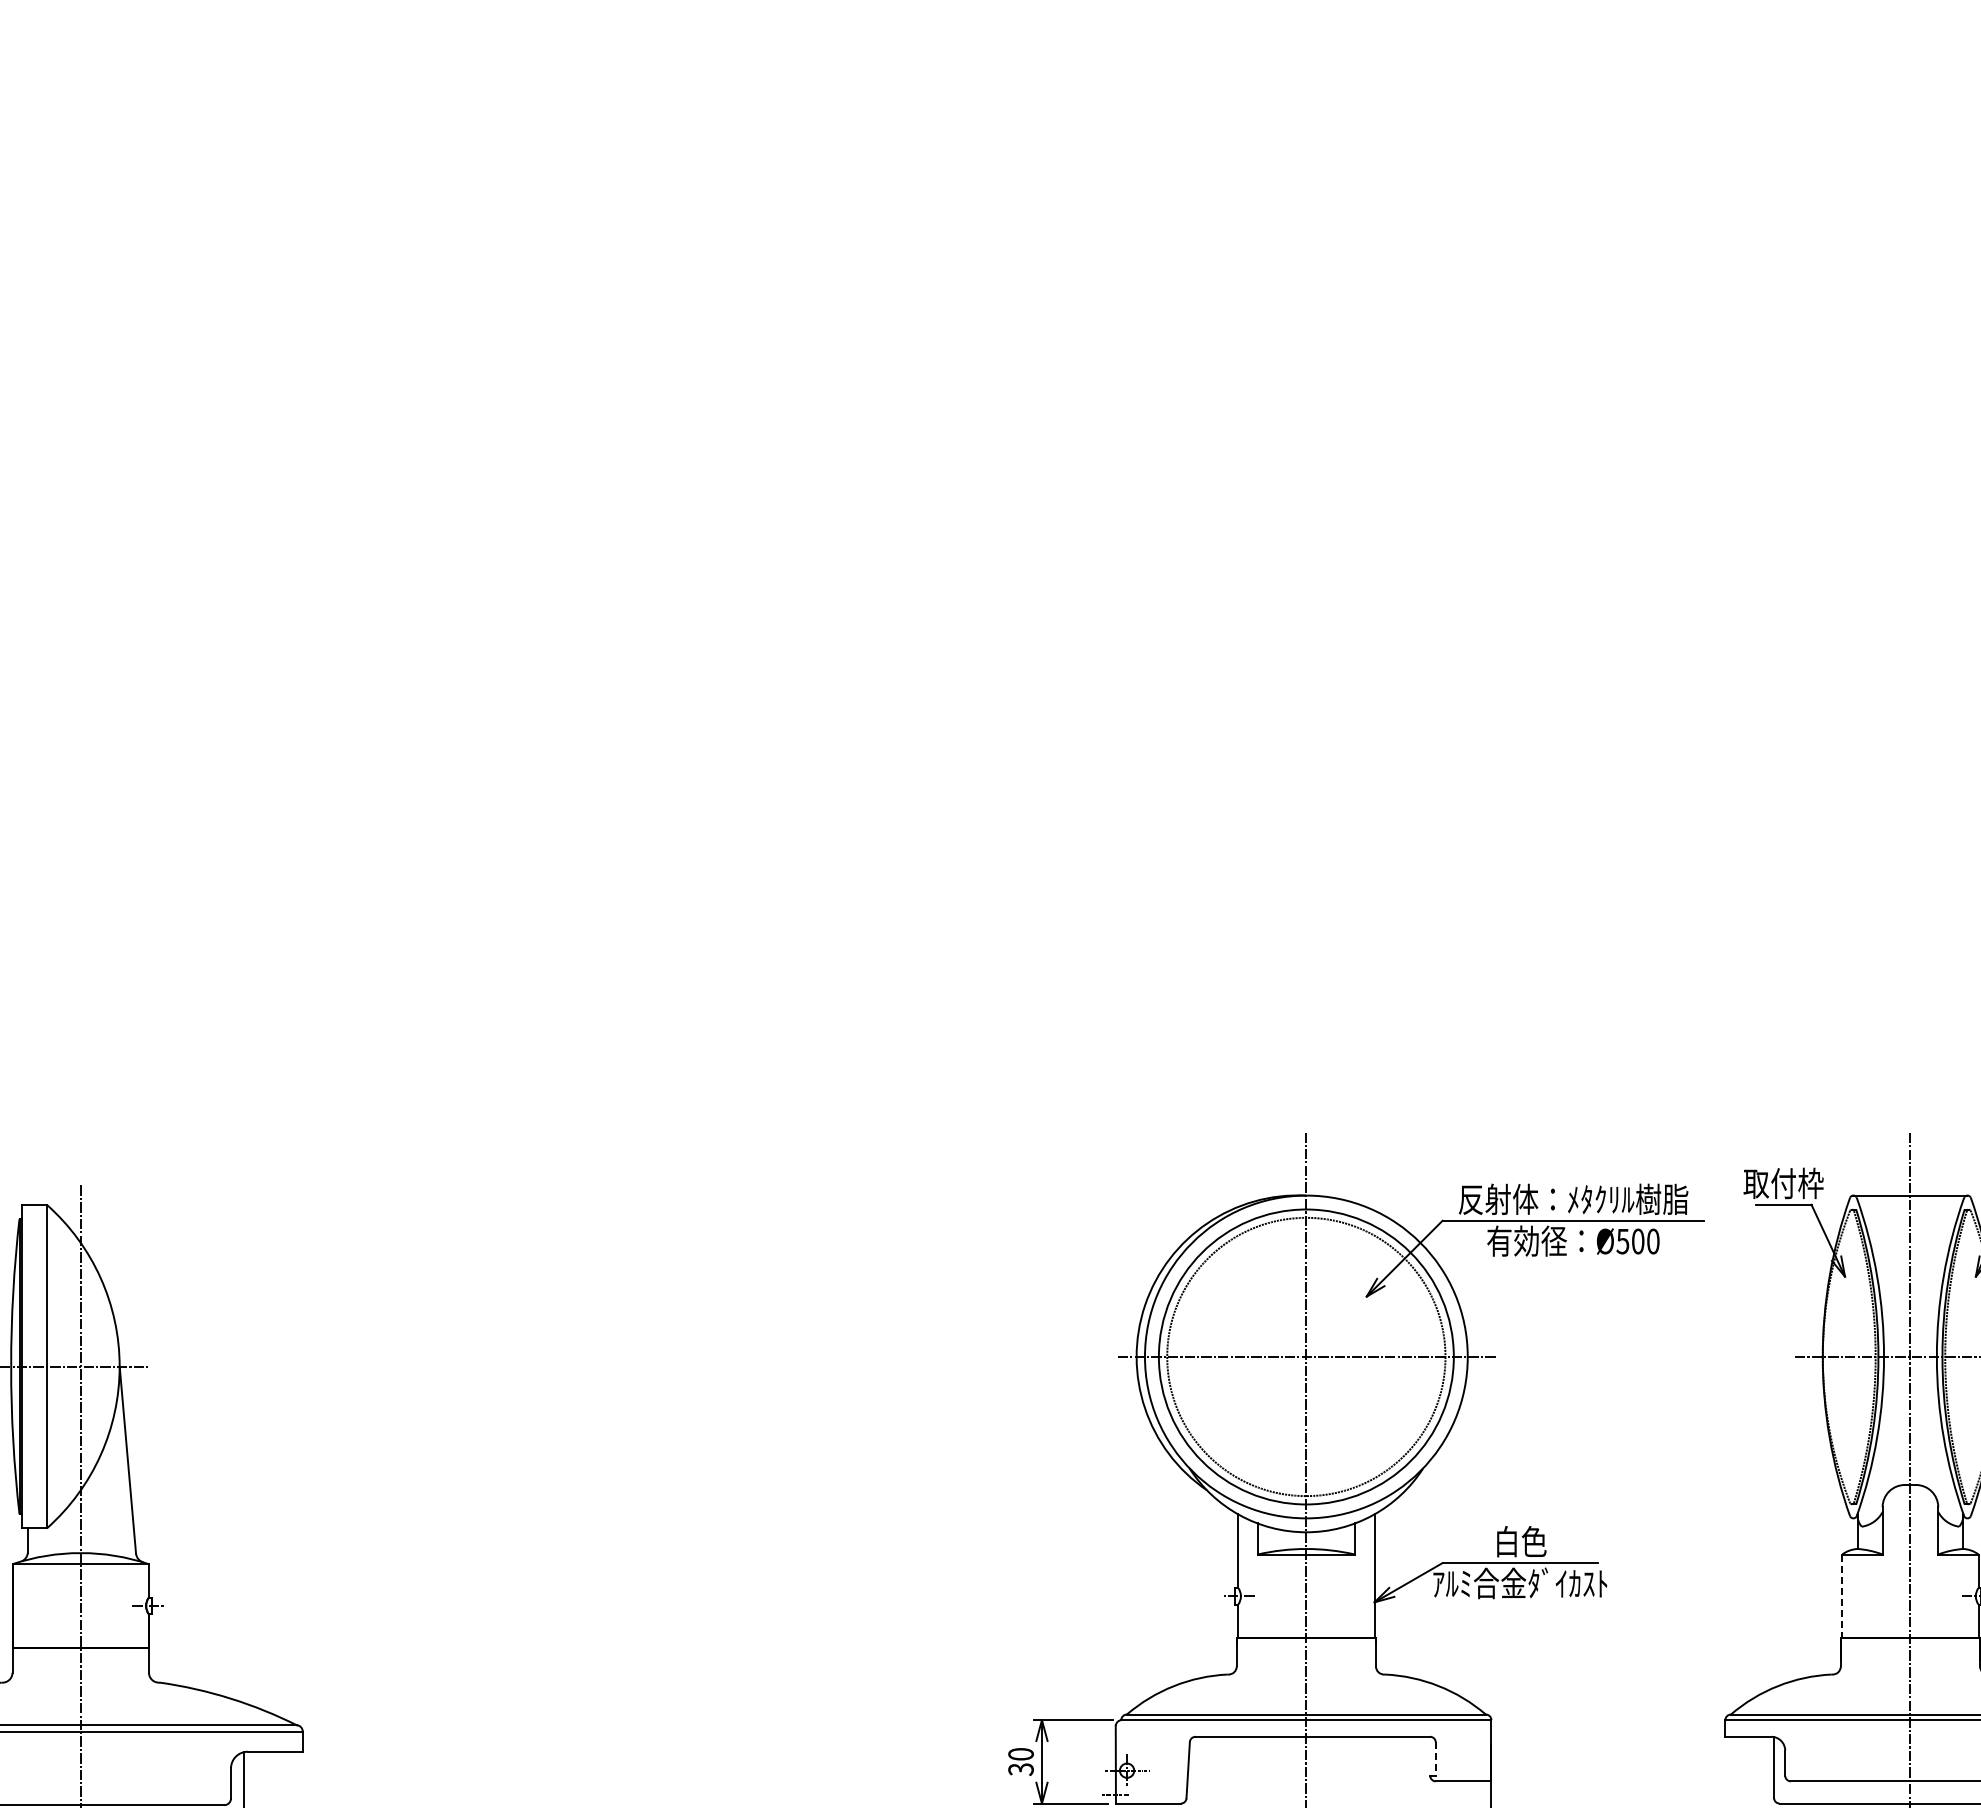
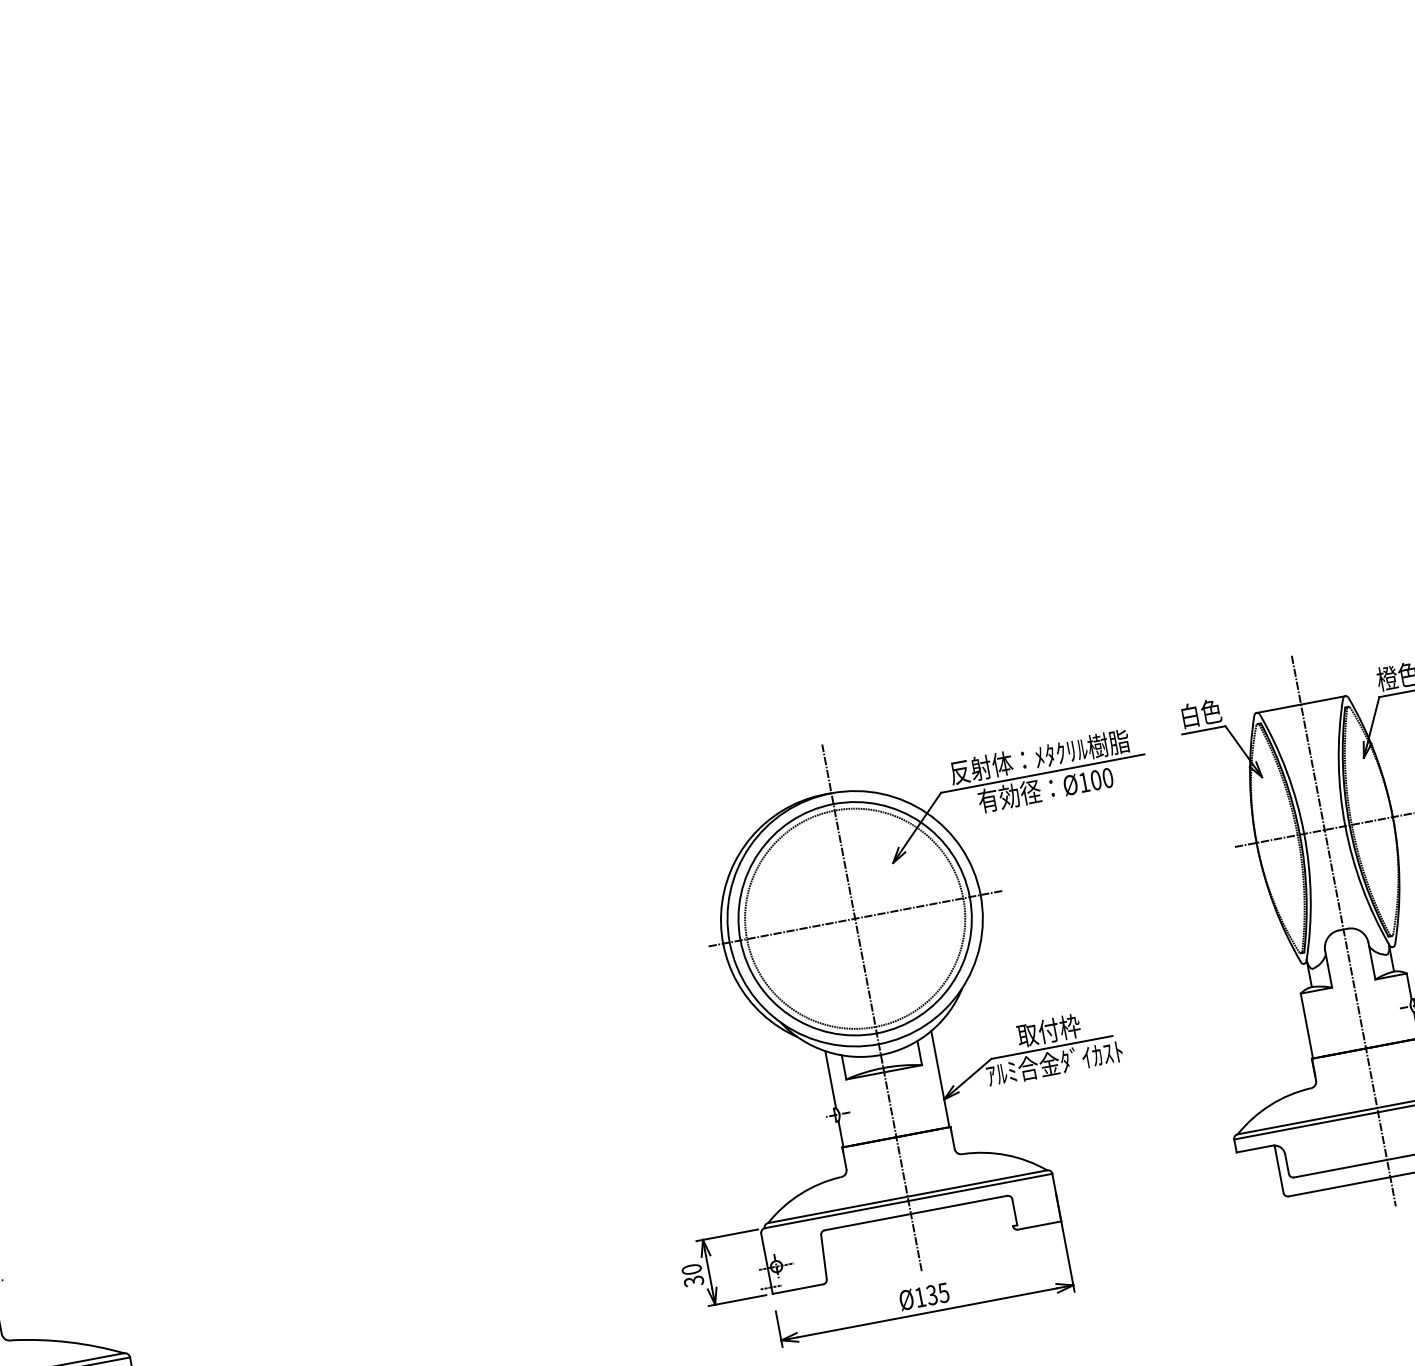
text: (1783, 1183) -> (1200, 713), 取付枠 -> 白色
text: (1622, 1241) -> (1083, 782), Ø500 -> Ø100
text: (1520, 1541) -> (1048, 1030), 白色 -> 取付枠
line: (1842, 1596) -> (1307, 1026), dashed -> solid
line: (1435, 1759) -> (1014, 1212), dashed -> solid

